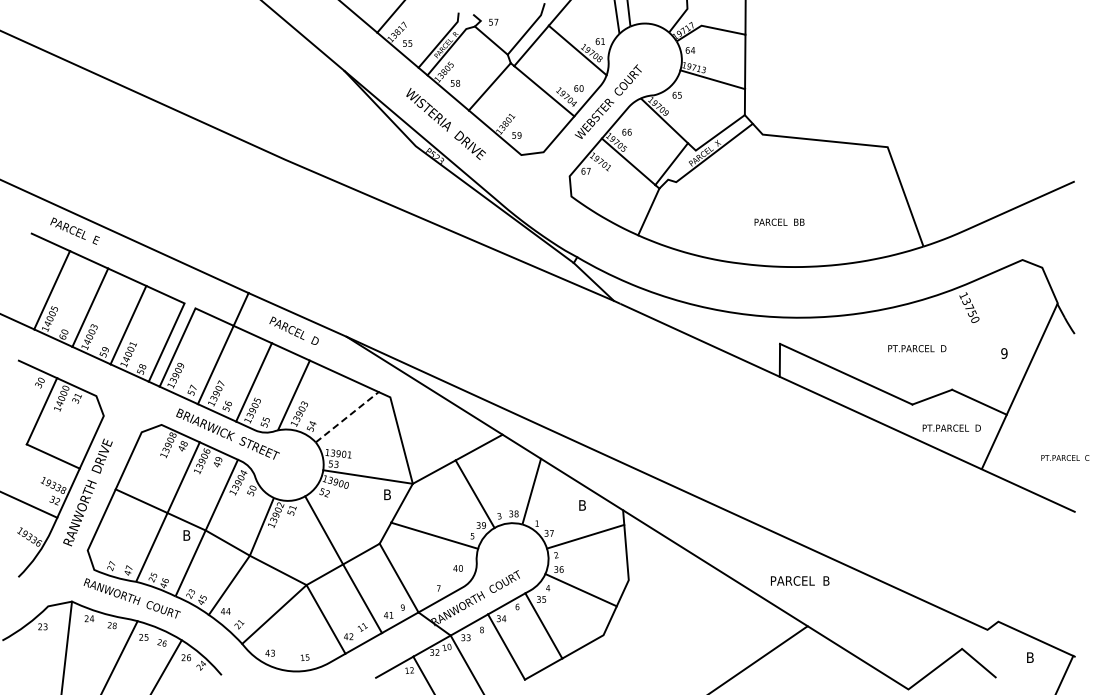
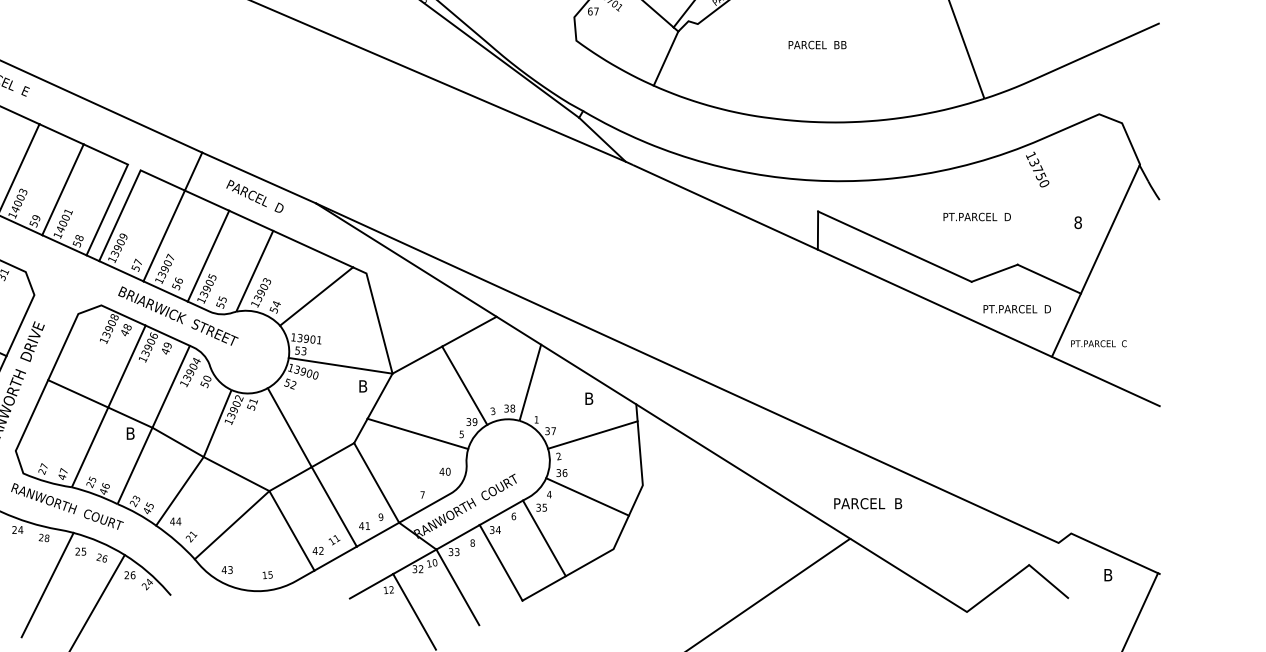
text: (779, 221) -> (817, 44), moved
text: (1004, 353) -> (1078, 222), 9 -> 8
line: (347, 416) -> (316, 295), dashed -> solid
text: (1065, 457) -> (1099, 343), moved
text: (800, 580) -> (868, 503), moved

